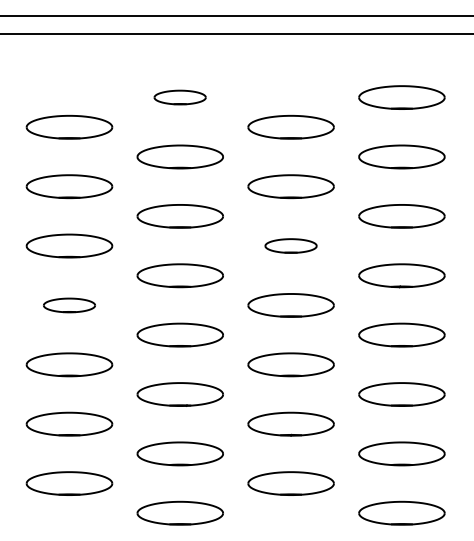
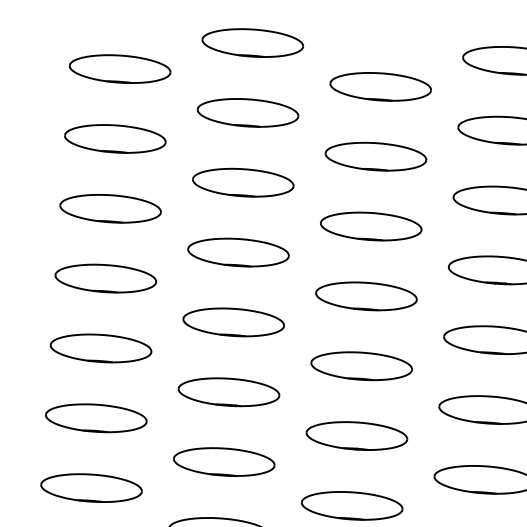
part: (179, 97) -> (251, 42), size x1.67
part: (290, 245) -> (370, 225), size x1.67
part: (69, 305) -> (105, 278), size x1.67

